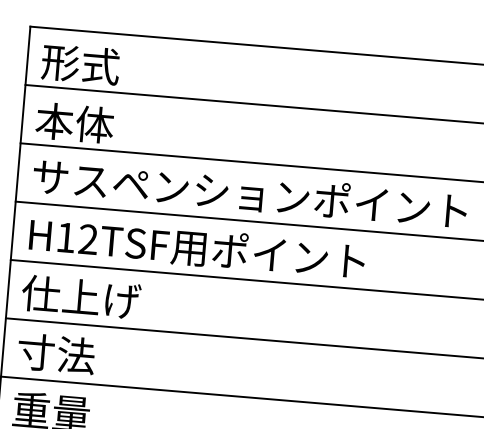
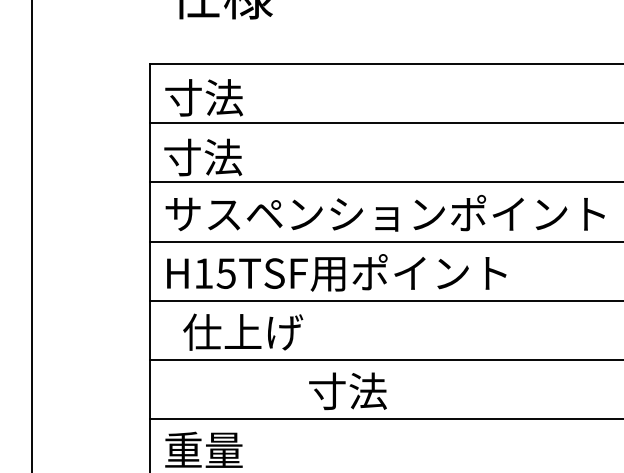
text: (80, 63) -> (203, 97), 形式 -> 寸法
text: (74, 123) -> (202, 157), 本体 -> 寸法
text: (87, 239) -> (225, 273), H12TSF -> H15TSF
text: (81, 296) -> (243, 331), moved
text: (56, 354) -> (347, 391), moved

